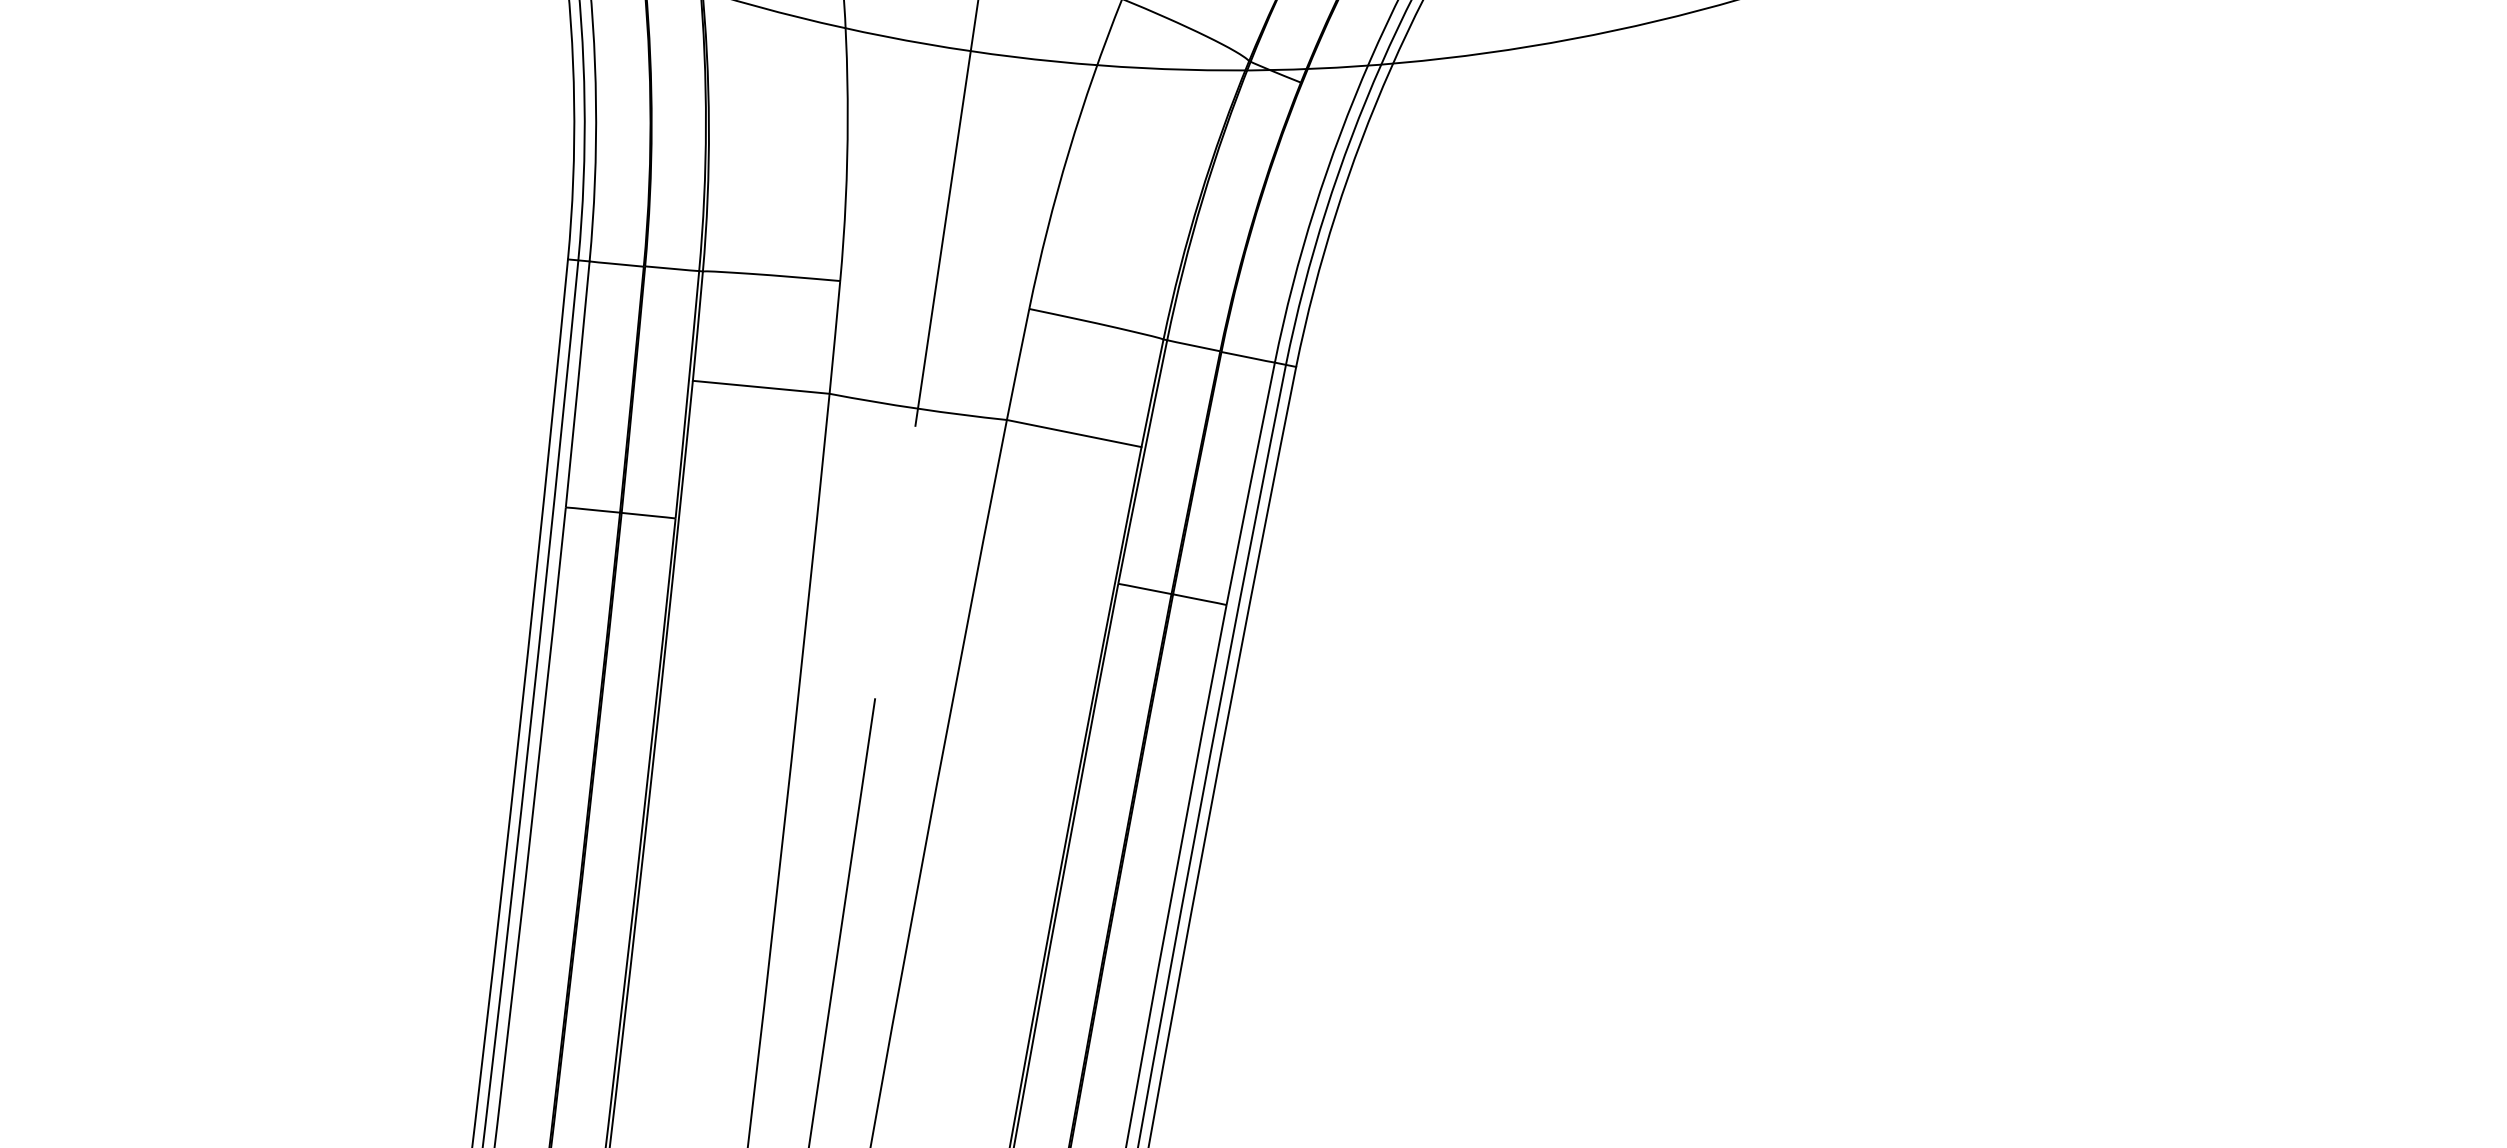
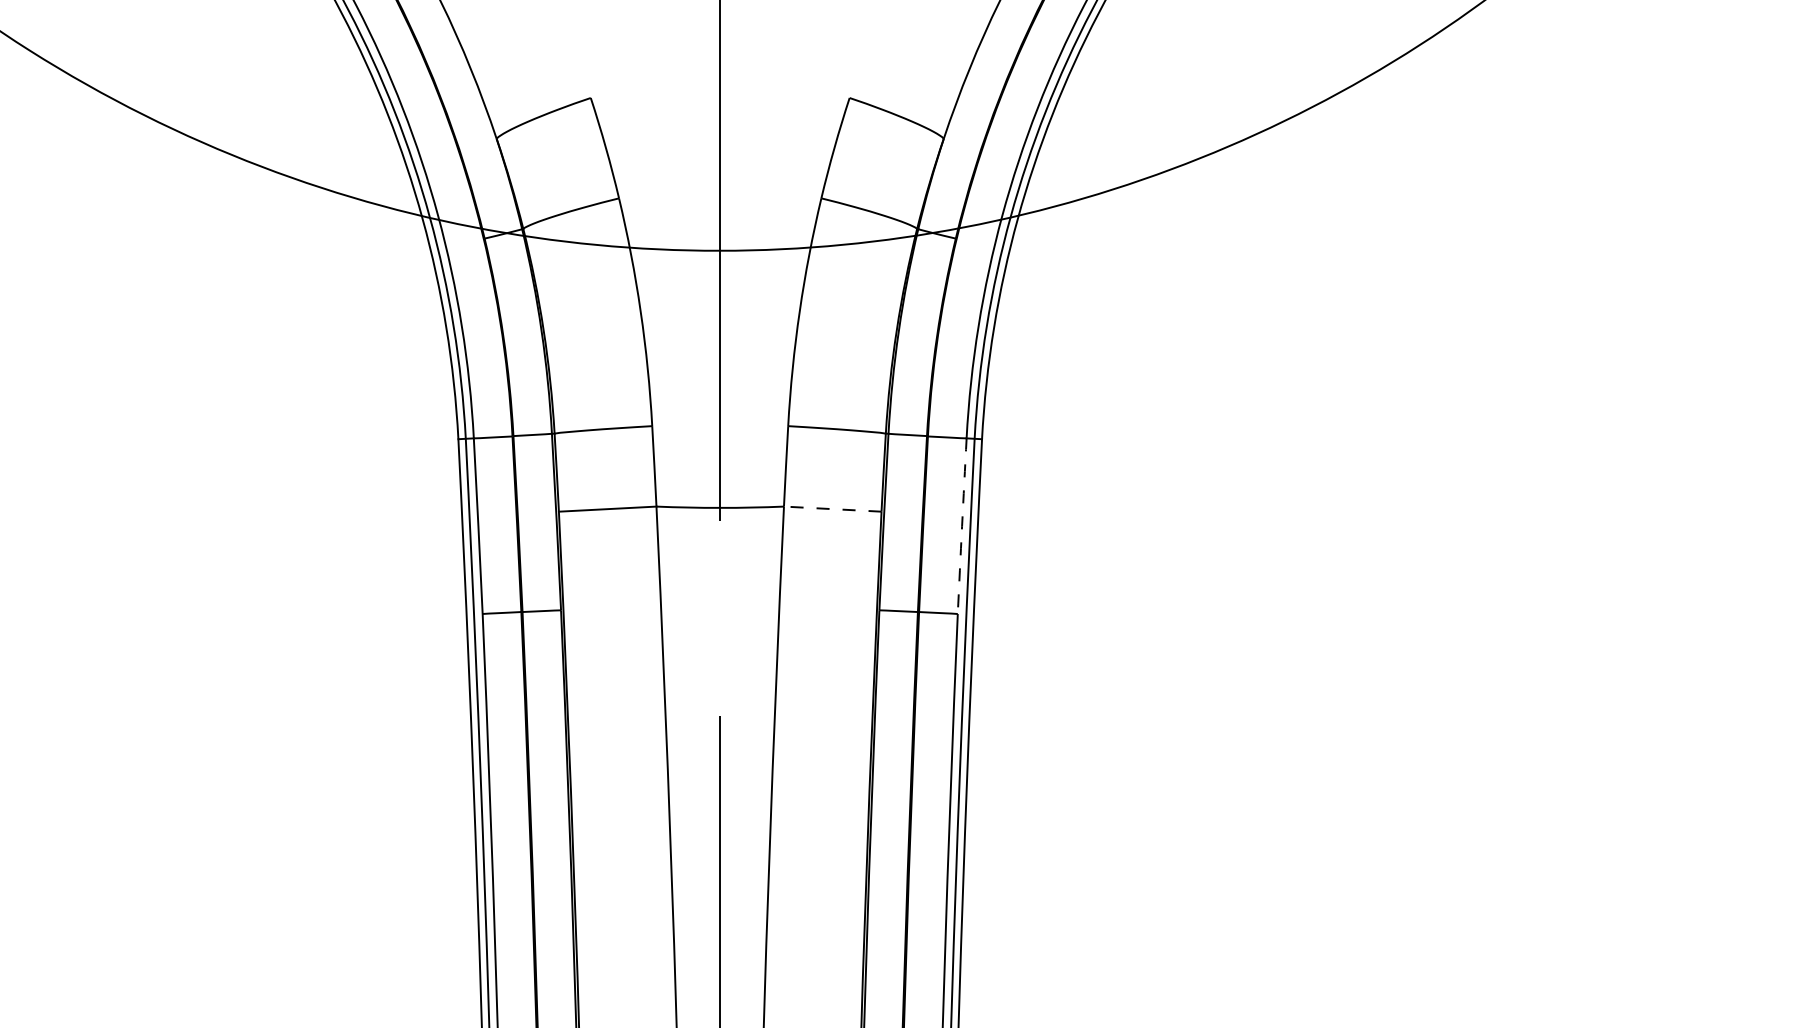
line: (1073, 433) -> (832, 509), solid -> dashed
arc: (1251, 484) -> (962, 526), solid -> dashed

